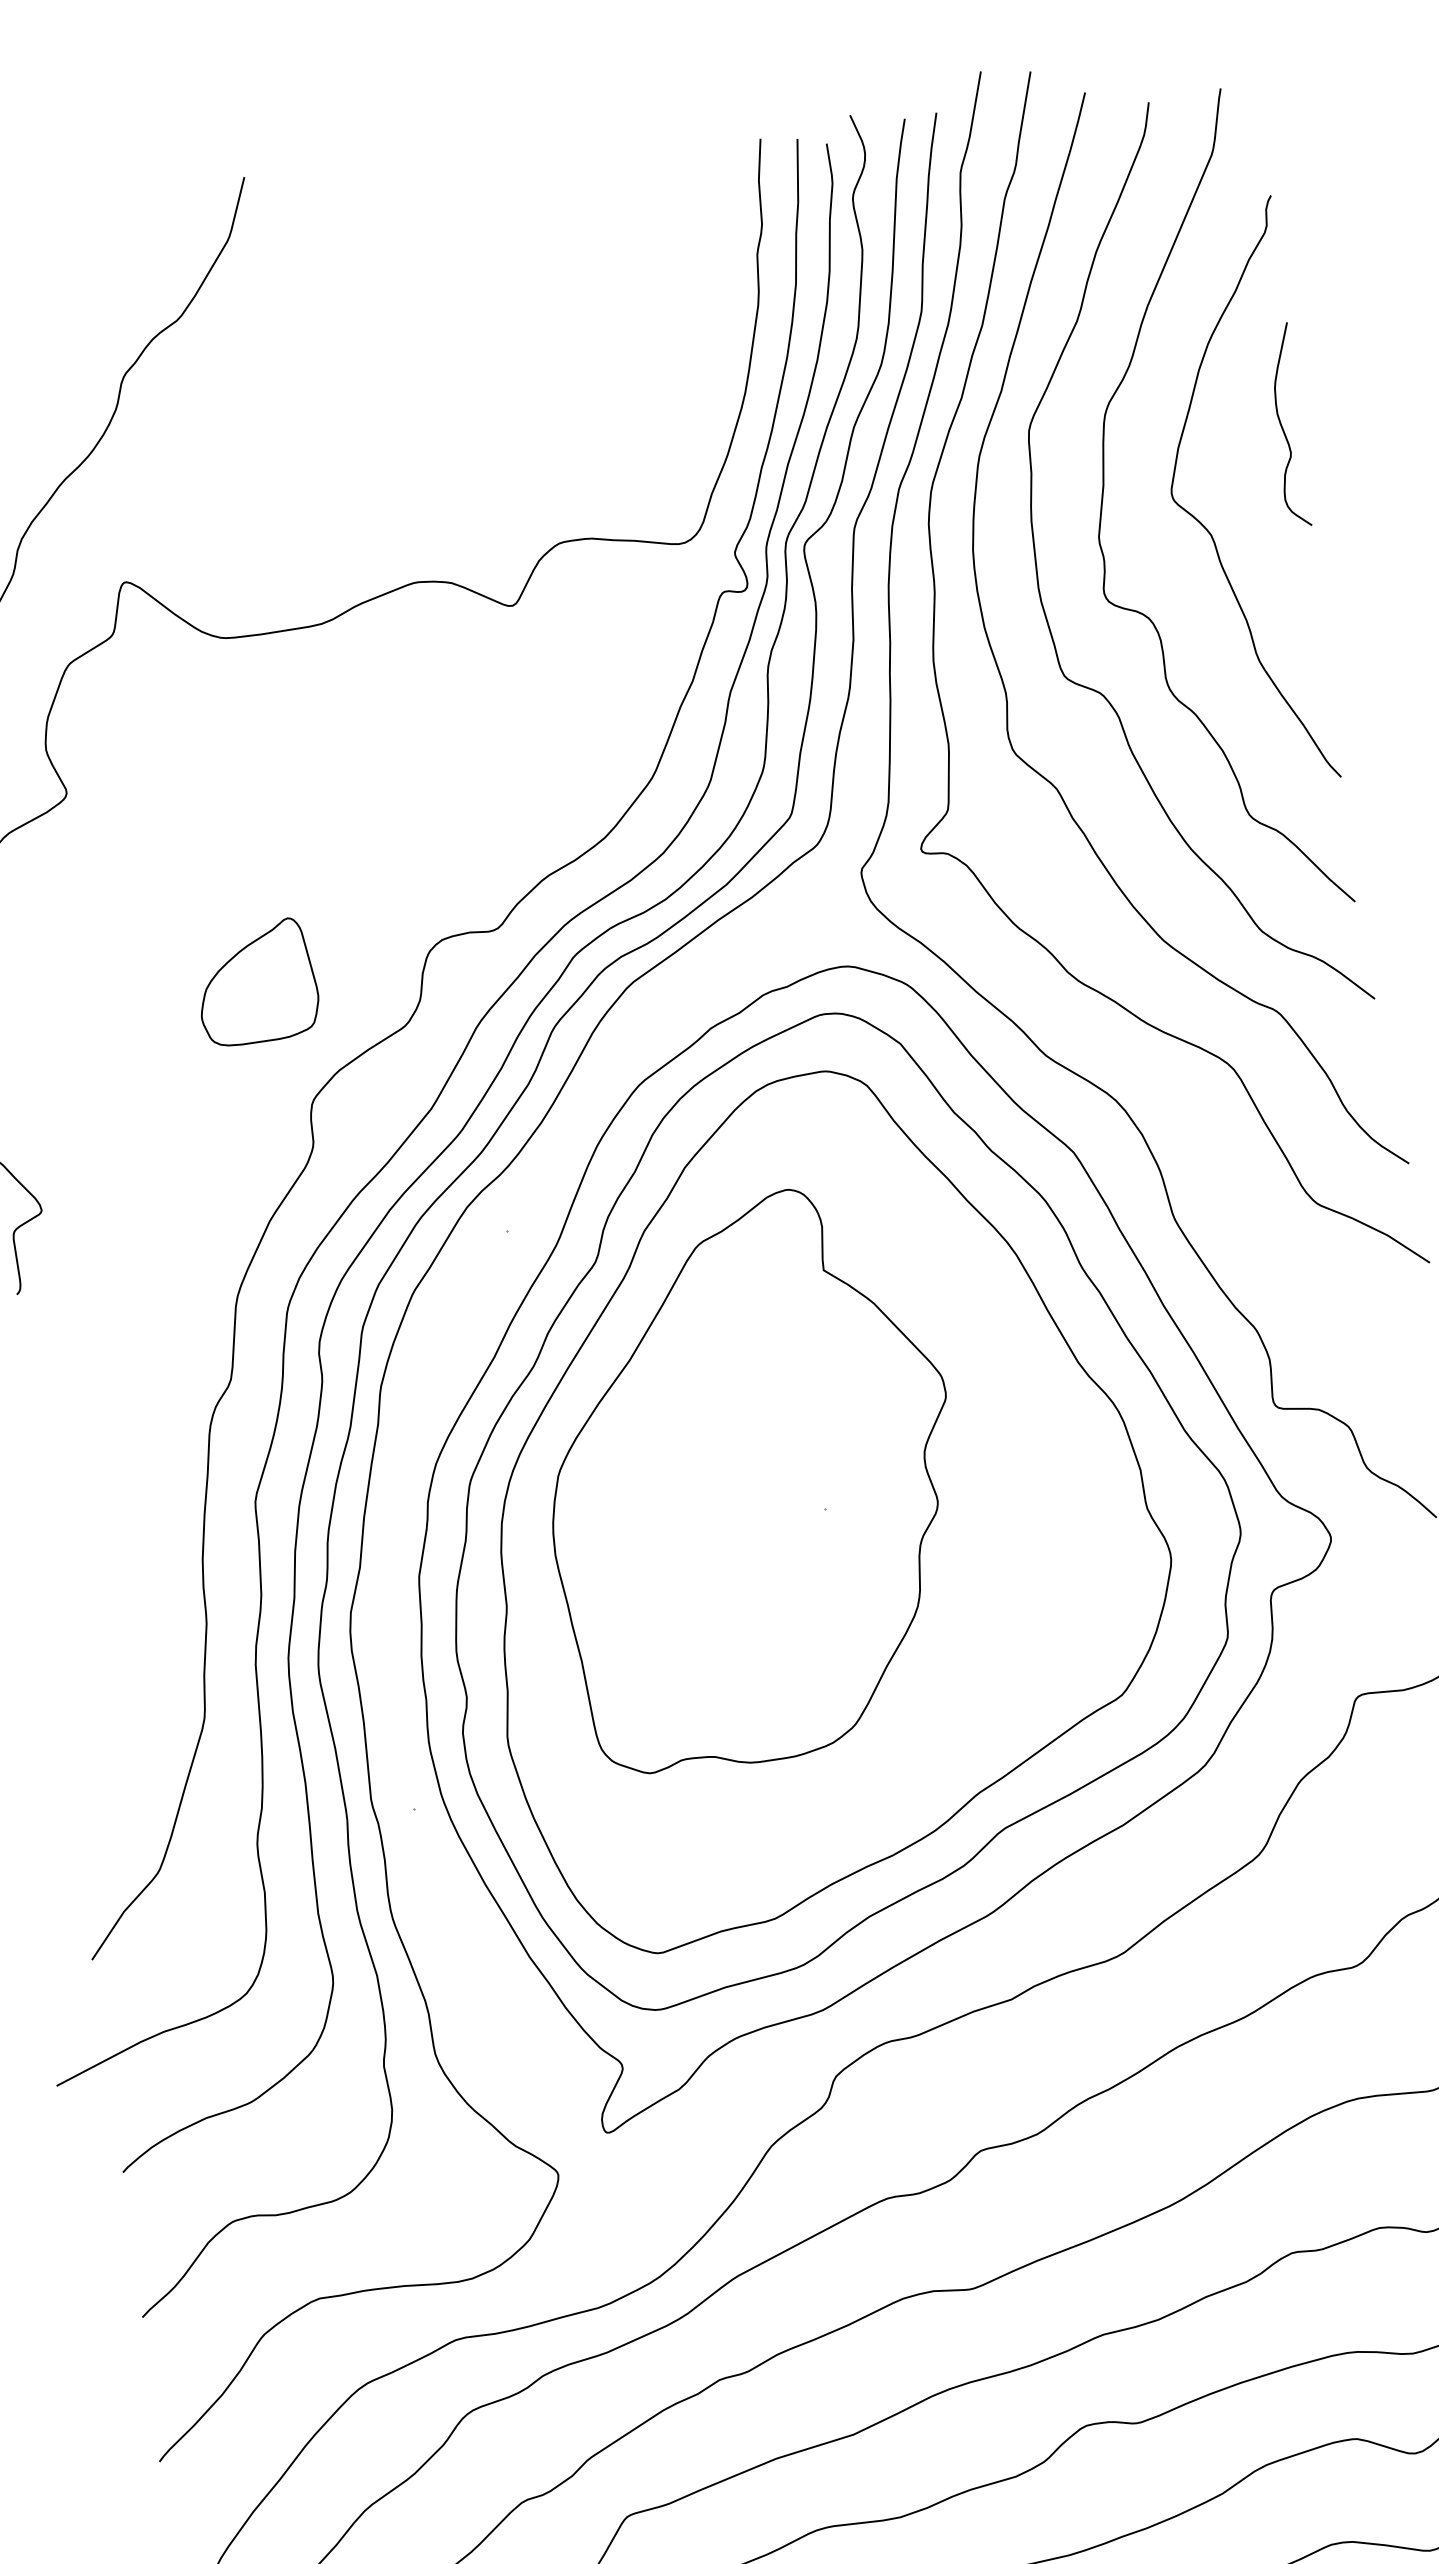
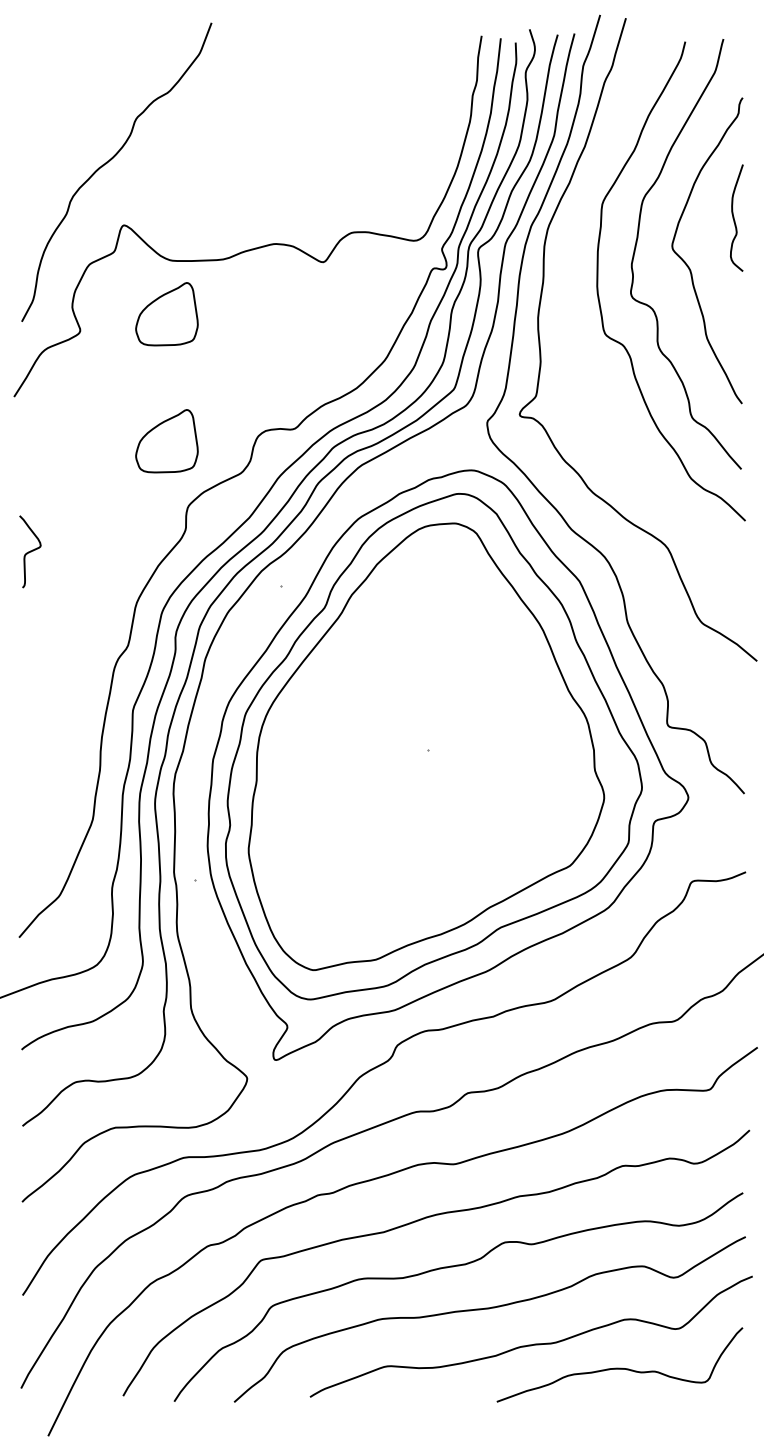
curve: (1006, 688) -> (574, 336), removed
part: (226, 741) -> (166, 314), added
part: (750, 1477) -> (391, 729), removed

